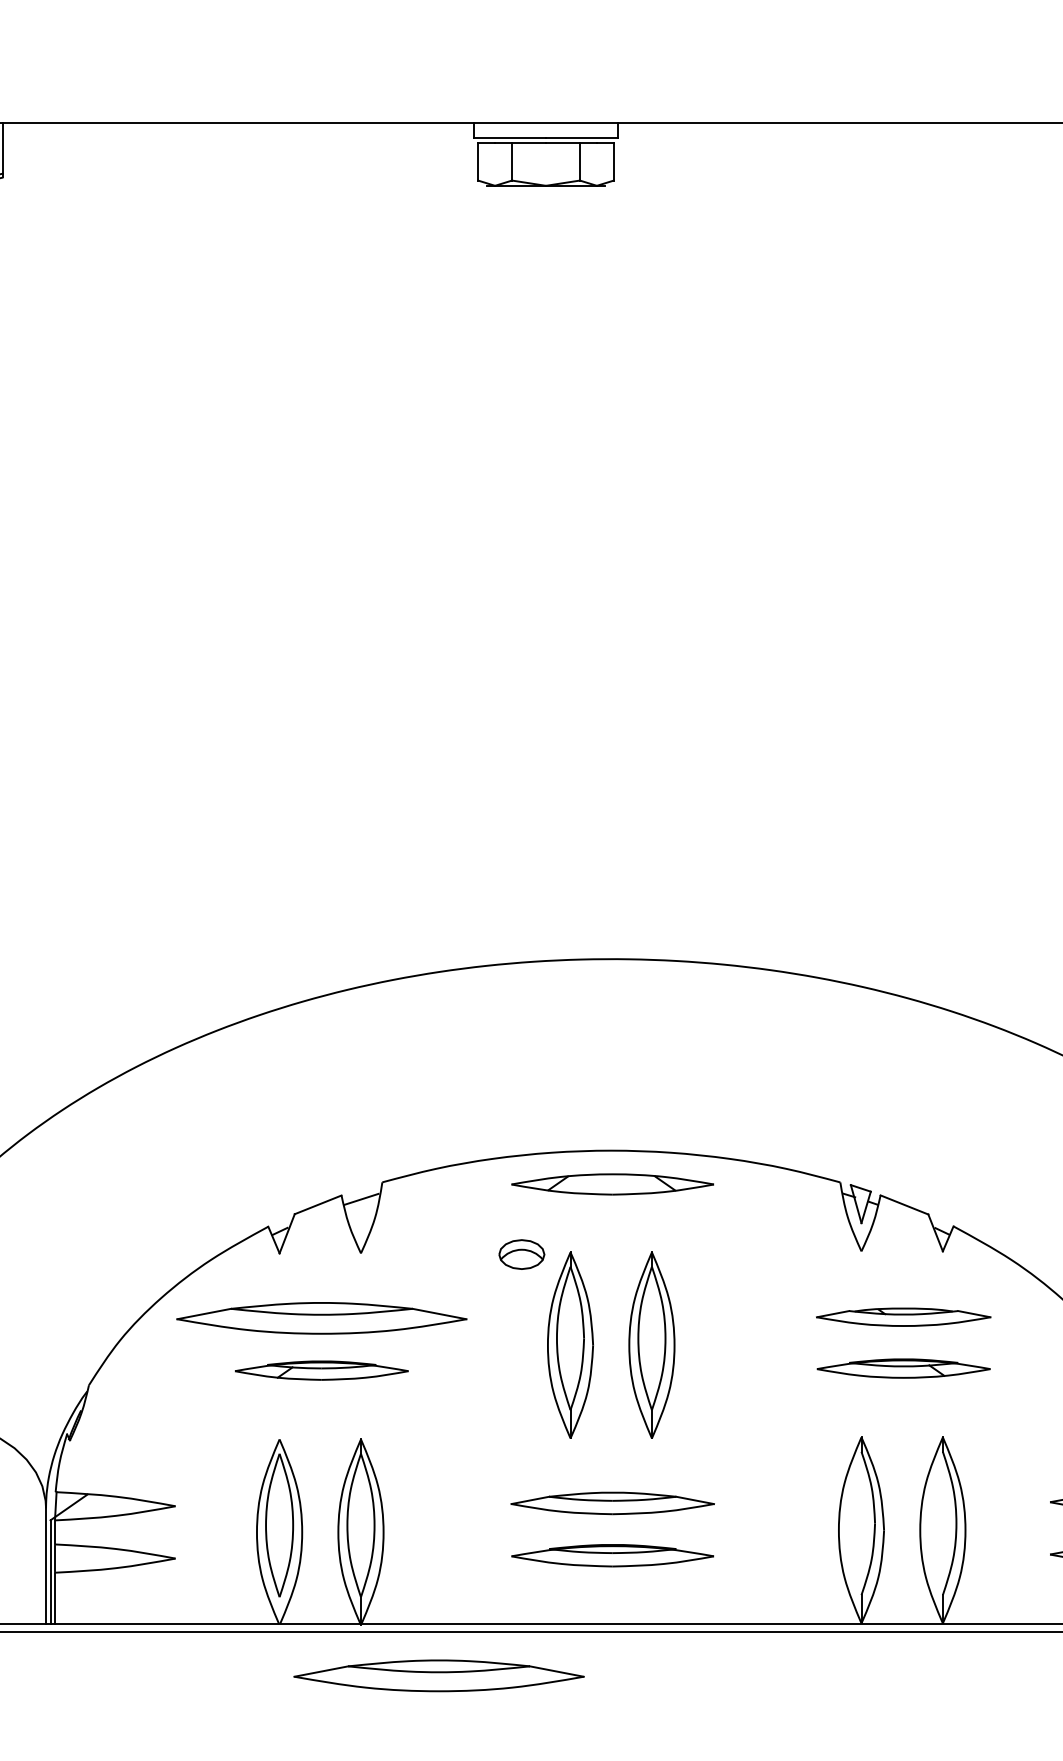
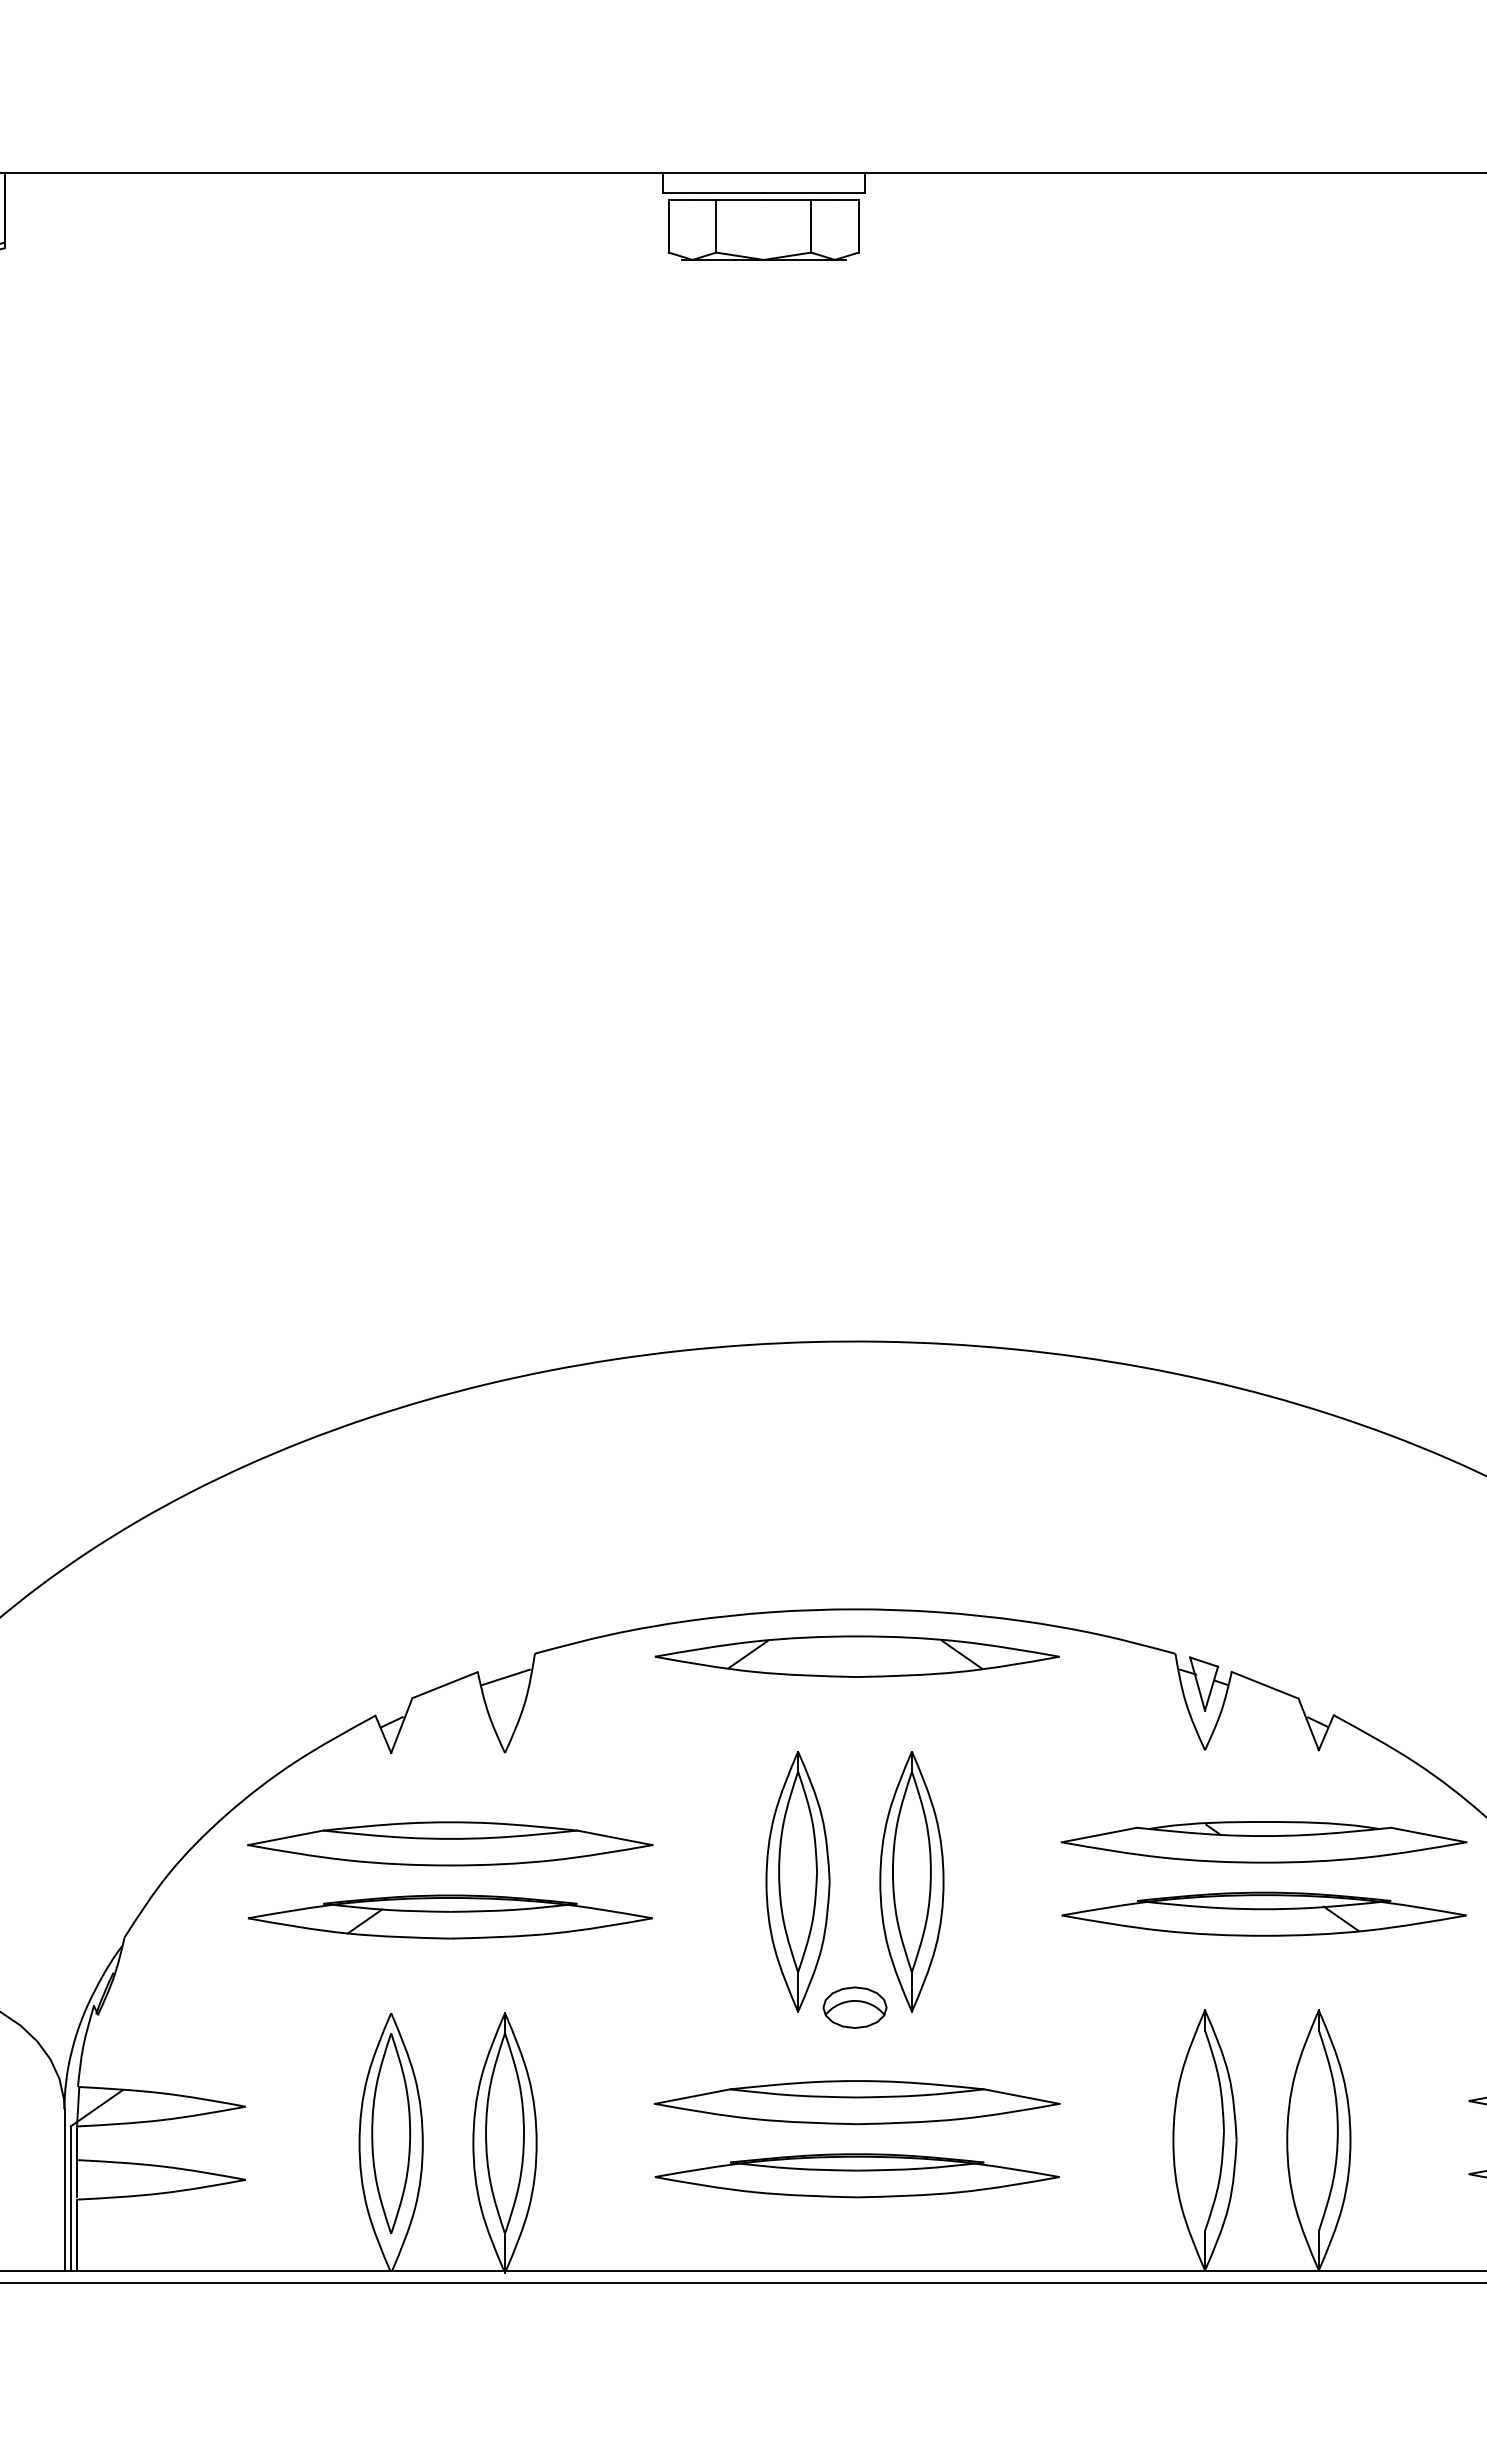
part: (612, 1184) -> (856, 1656), size x1.43
part: (521, 1254) -> (854, 2007), moved
part: (903, 1317) -> (1263, 1842), size x1.67
part: (903, 1368) -> (1263, 1913), size x1.67
part: (321, 1370) -> (449, 1916), size x1.67
part: (612, 1503) -> (856, 2102), size x1.43
part: (612, 1555) -> (856, 2175), size x1.43
part: (439, 1675) -> (614, 2343), removed

